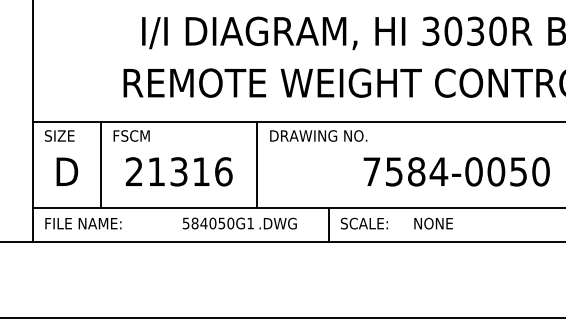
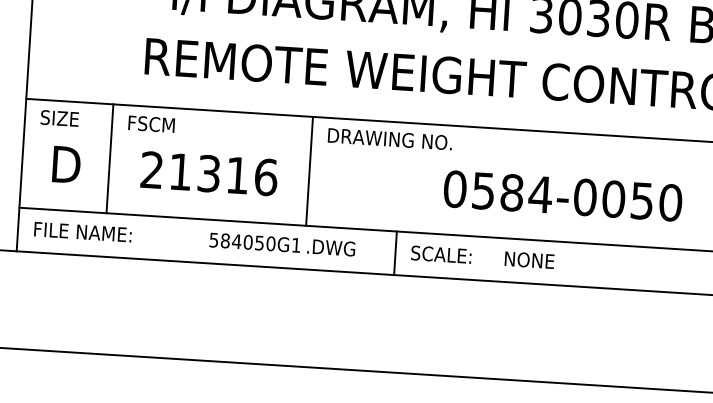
text: (371, 171) -> (454, 188), 7584-0050 -> 0584-0050

